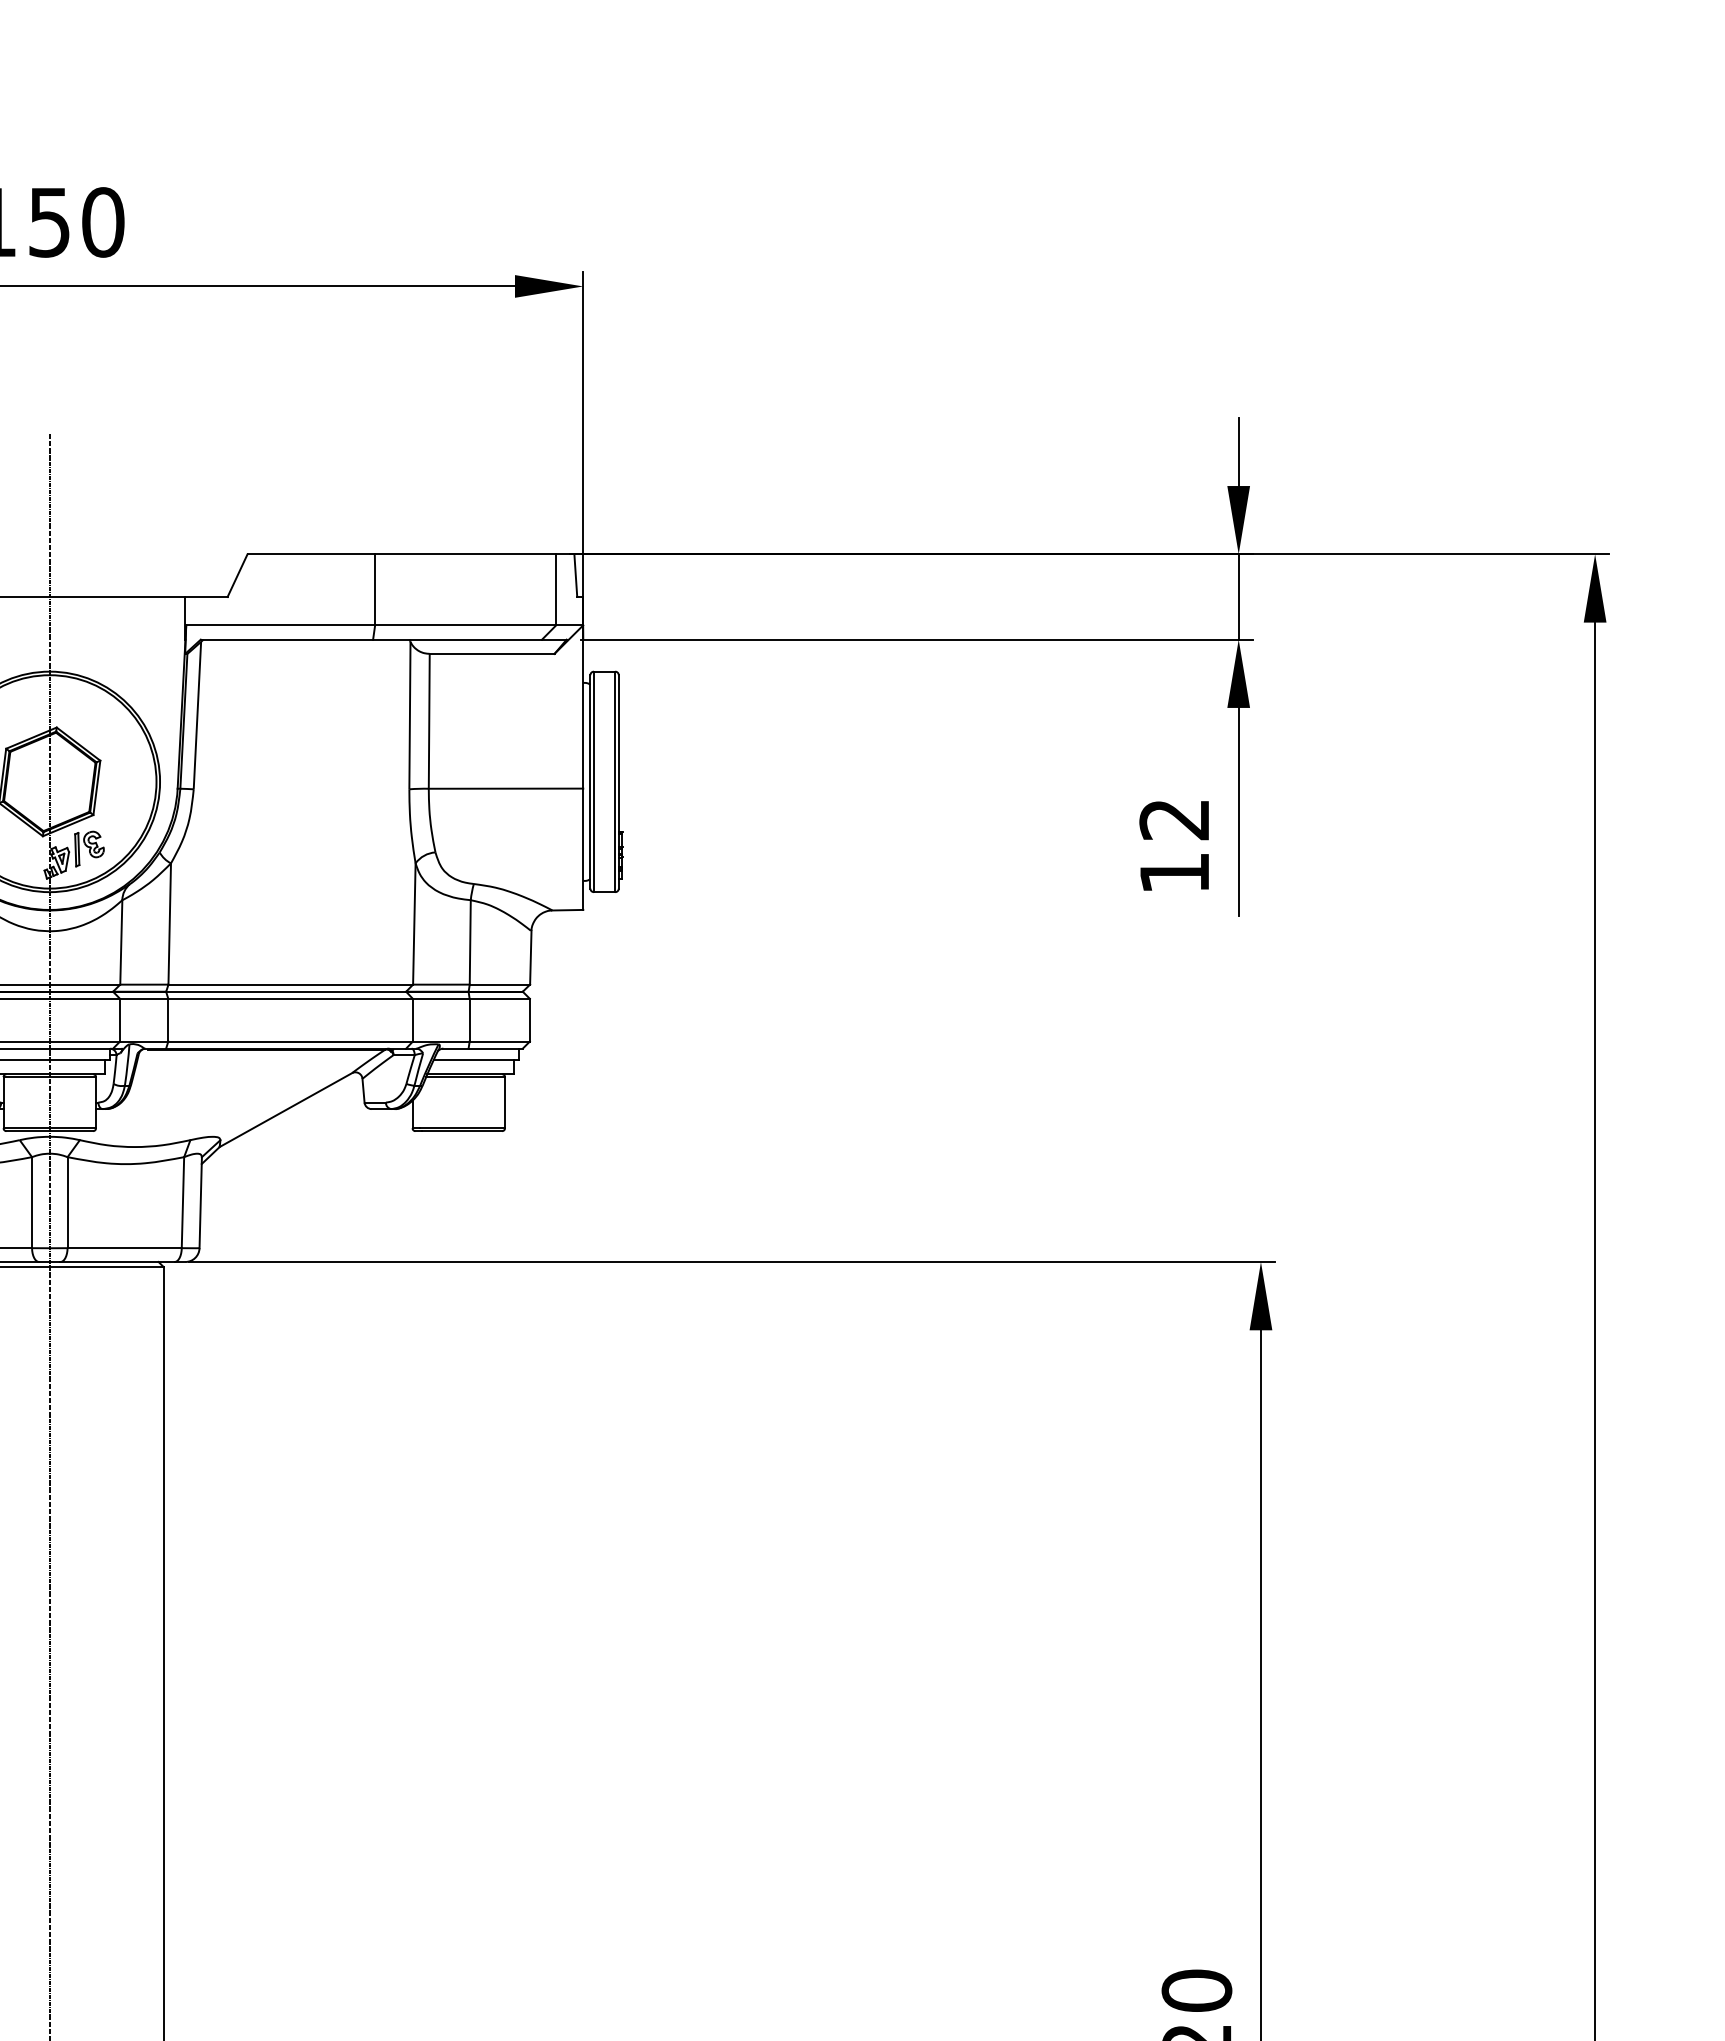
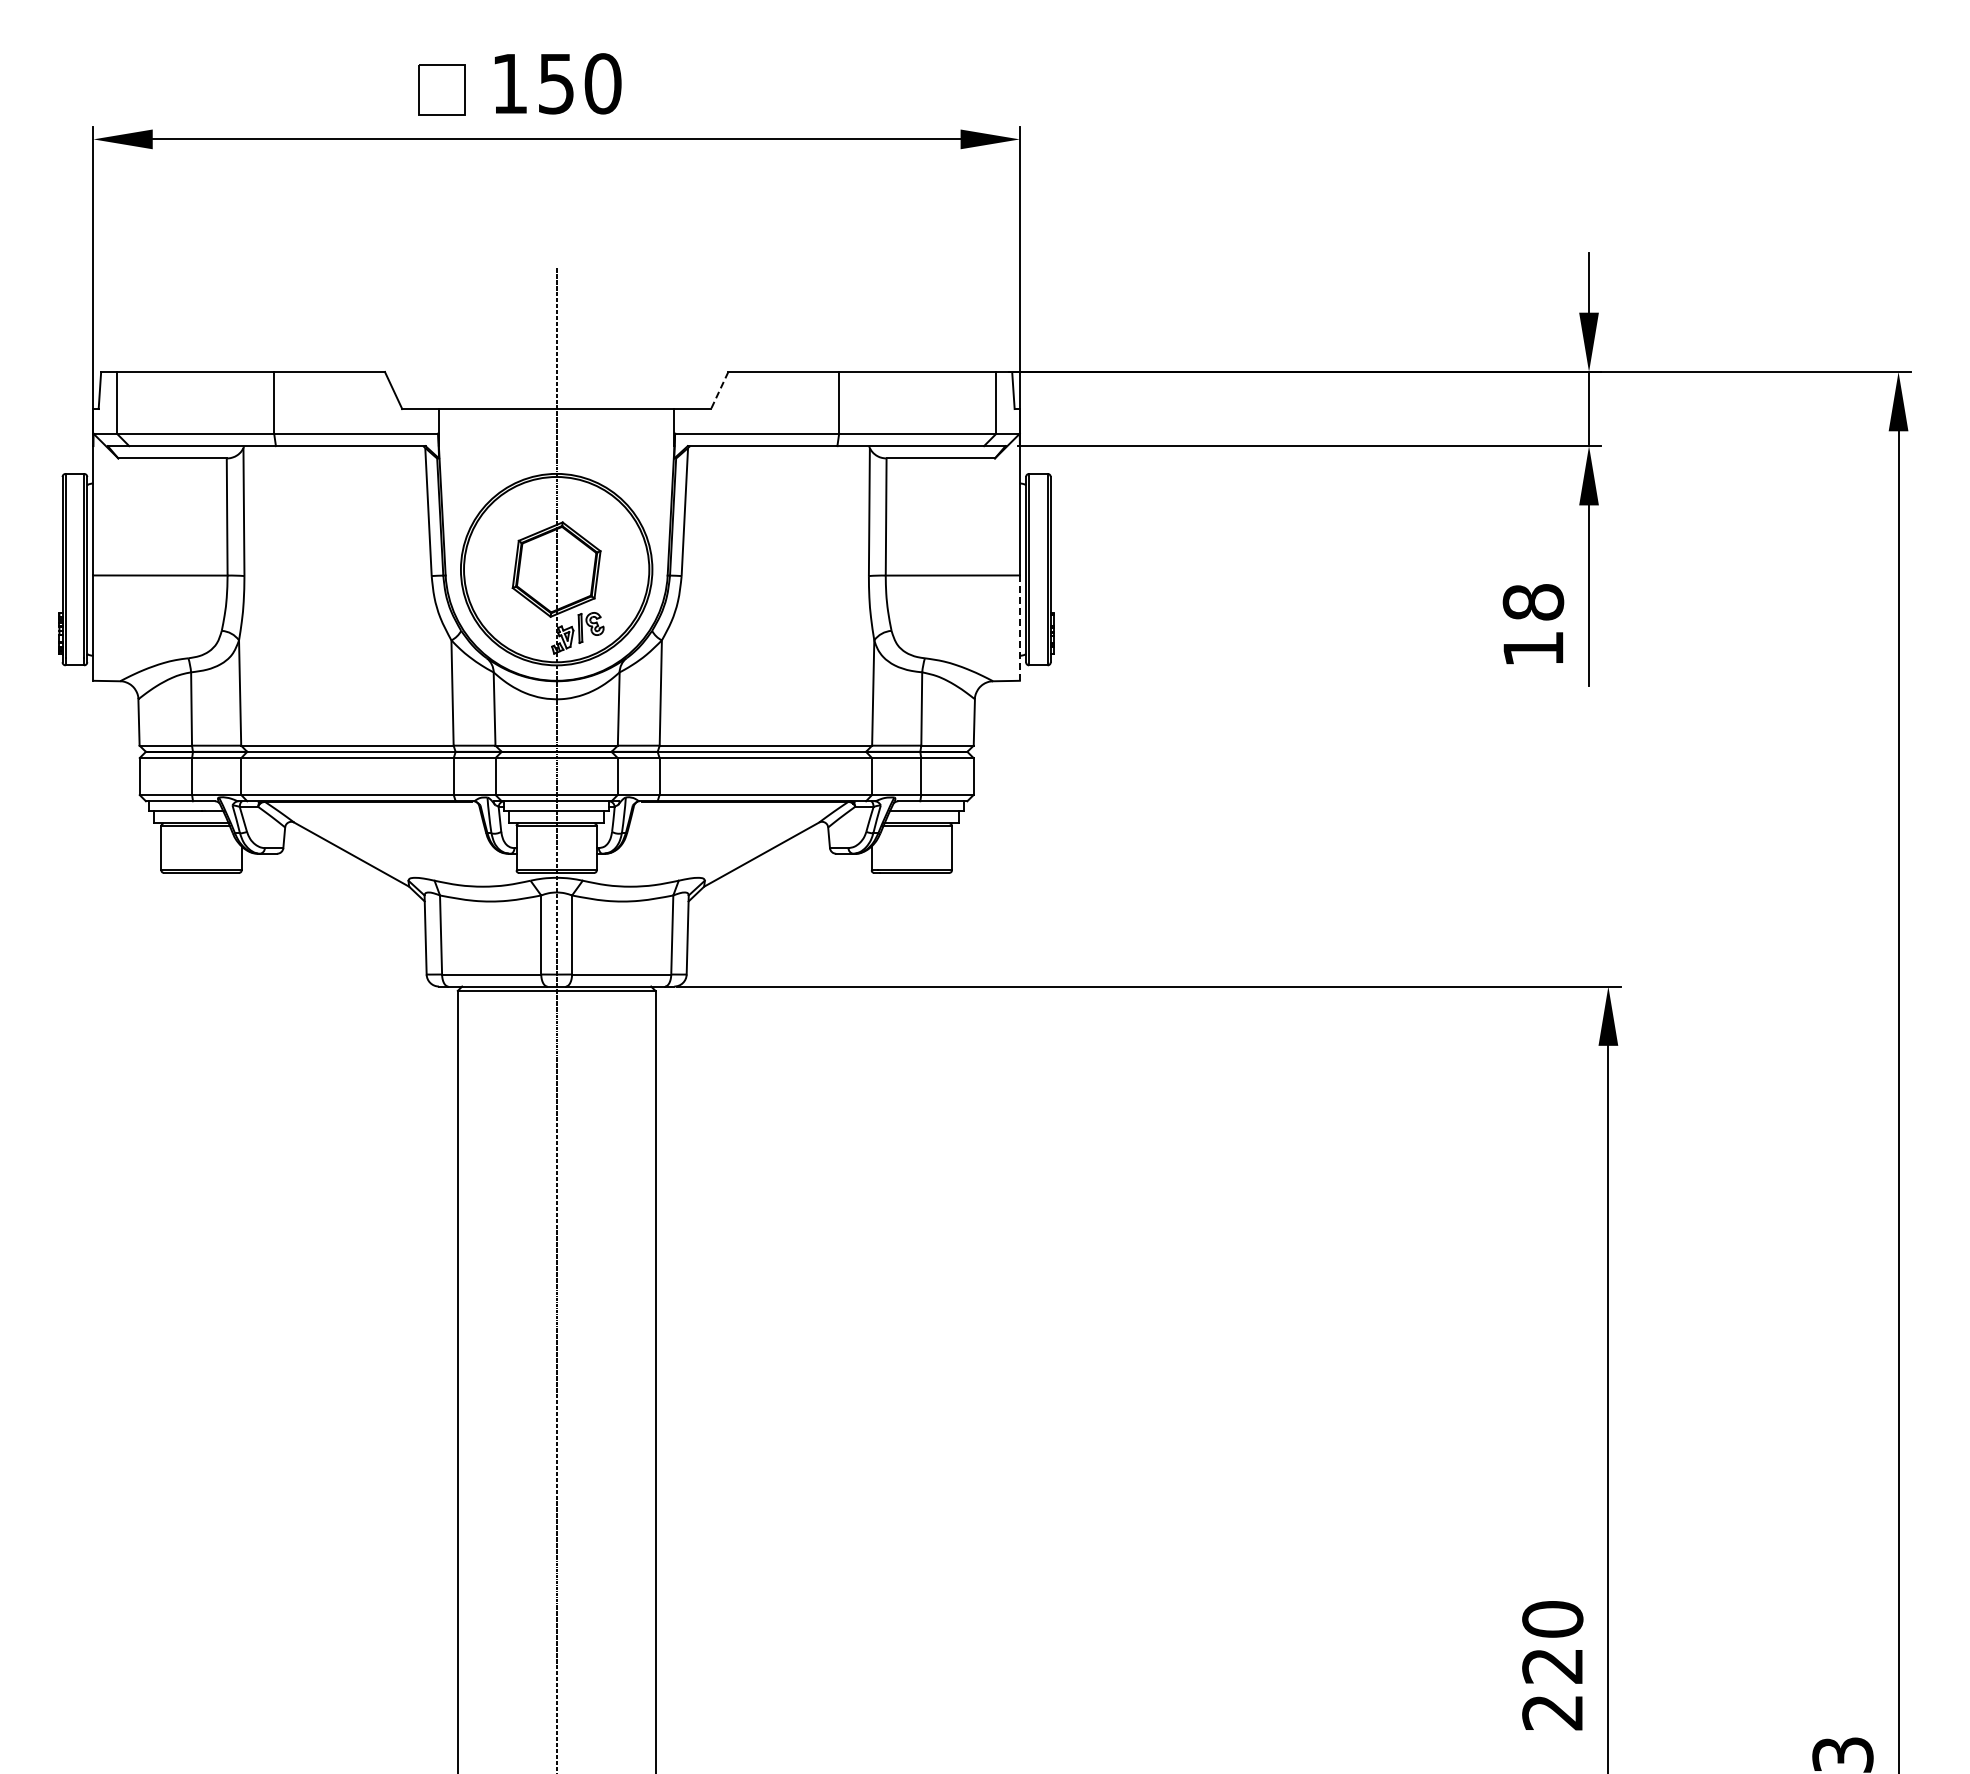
line: (237, 575) -> (719, 390), solid -> dashed
text: (1174, 819) -> (1533, 602), 12 -> 18
line: (582, 849) -> (1019, 628), solid -> dashed

